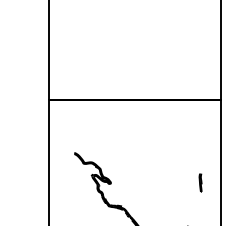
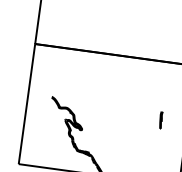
part: (200, 182) -> (160, 119), moved

